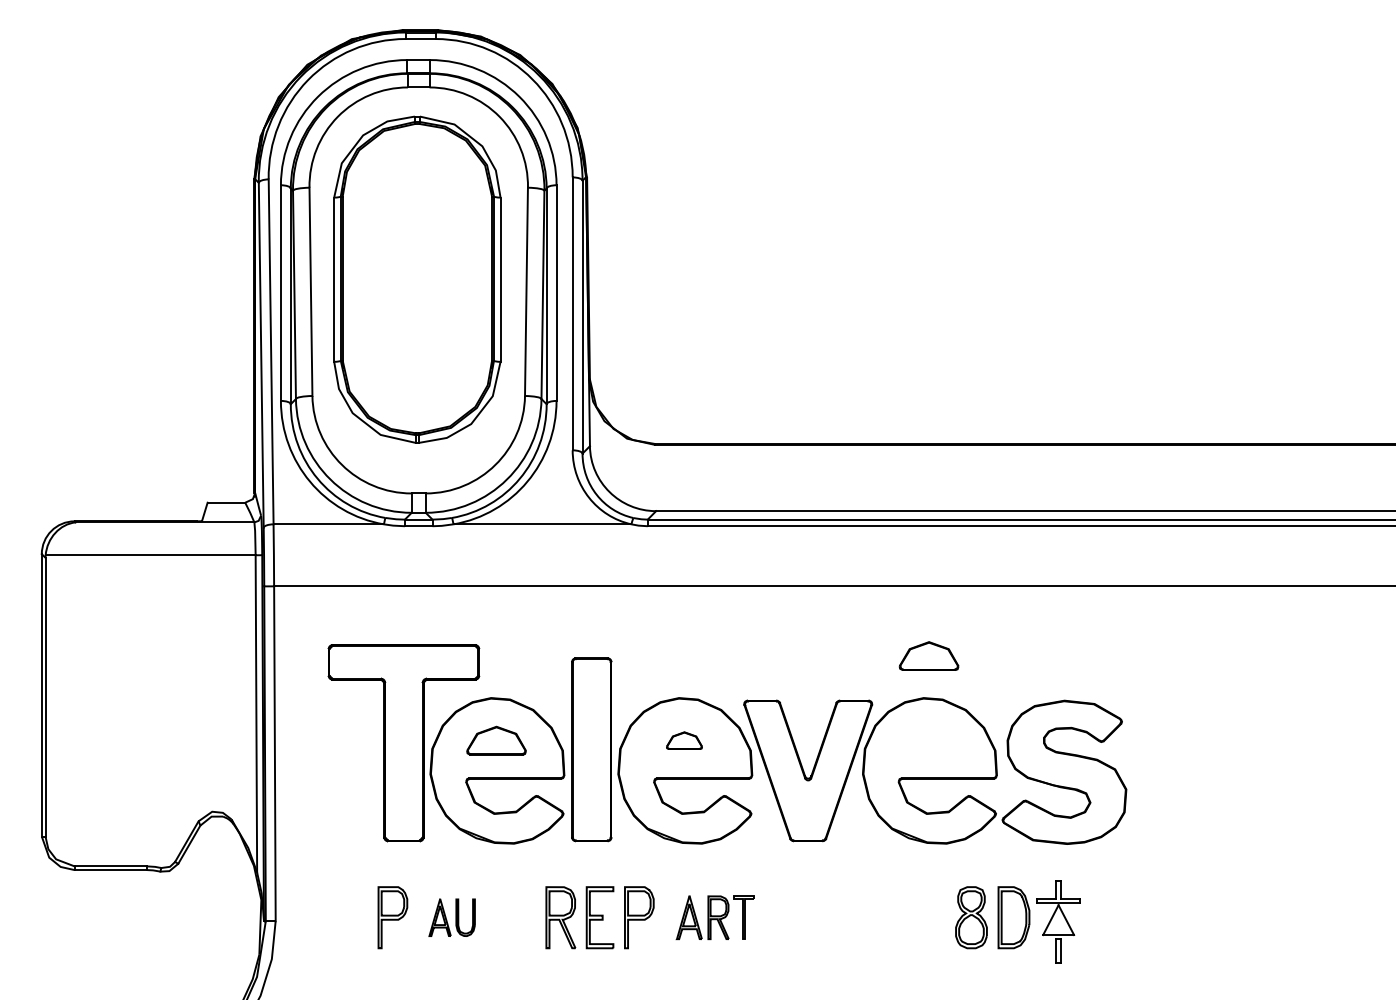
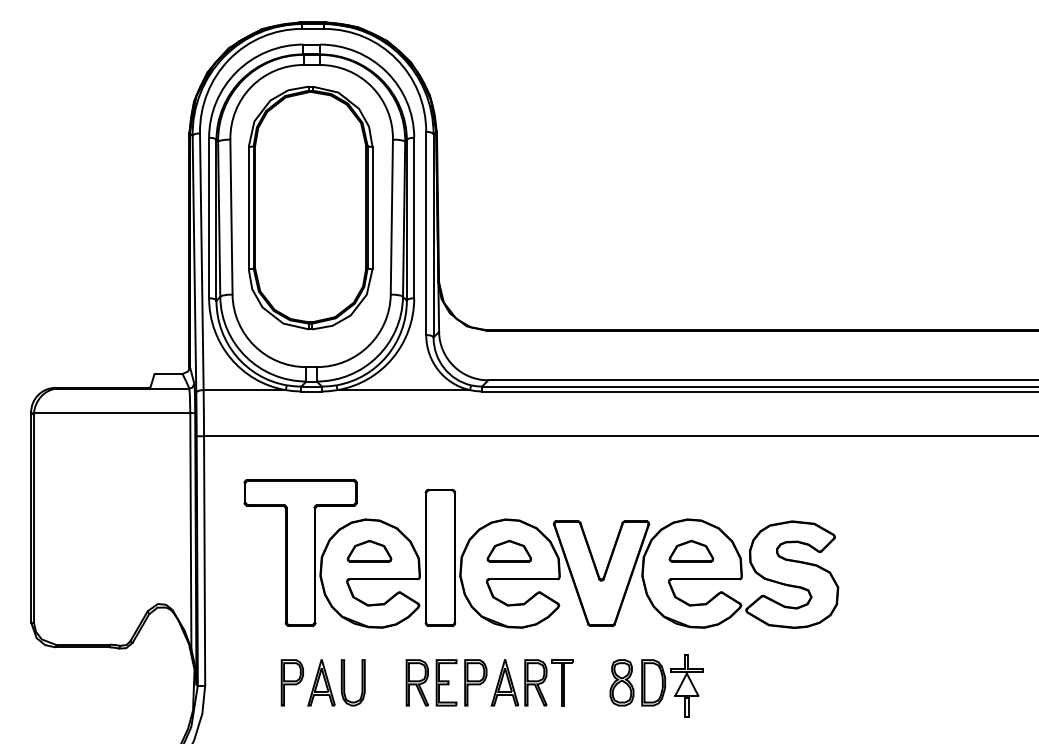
part: (929, 655) -> (691, 550), moved
part: (684, 739) -> (509, 550), size x1.67
part: (452, 917) -> (336, 682), size x1.67
part: (714, 917) -> (531, 682), size x1.43
part: (1017, 921) -> (656, 685), moved

